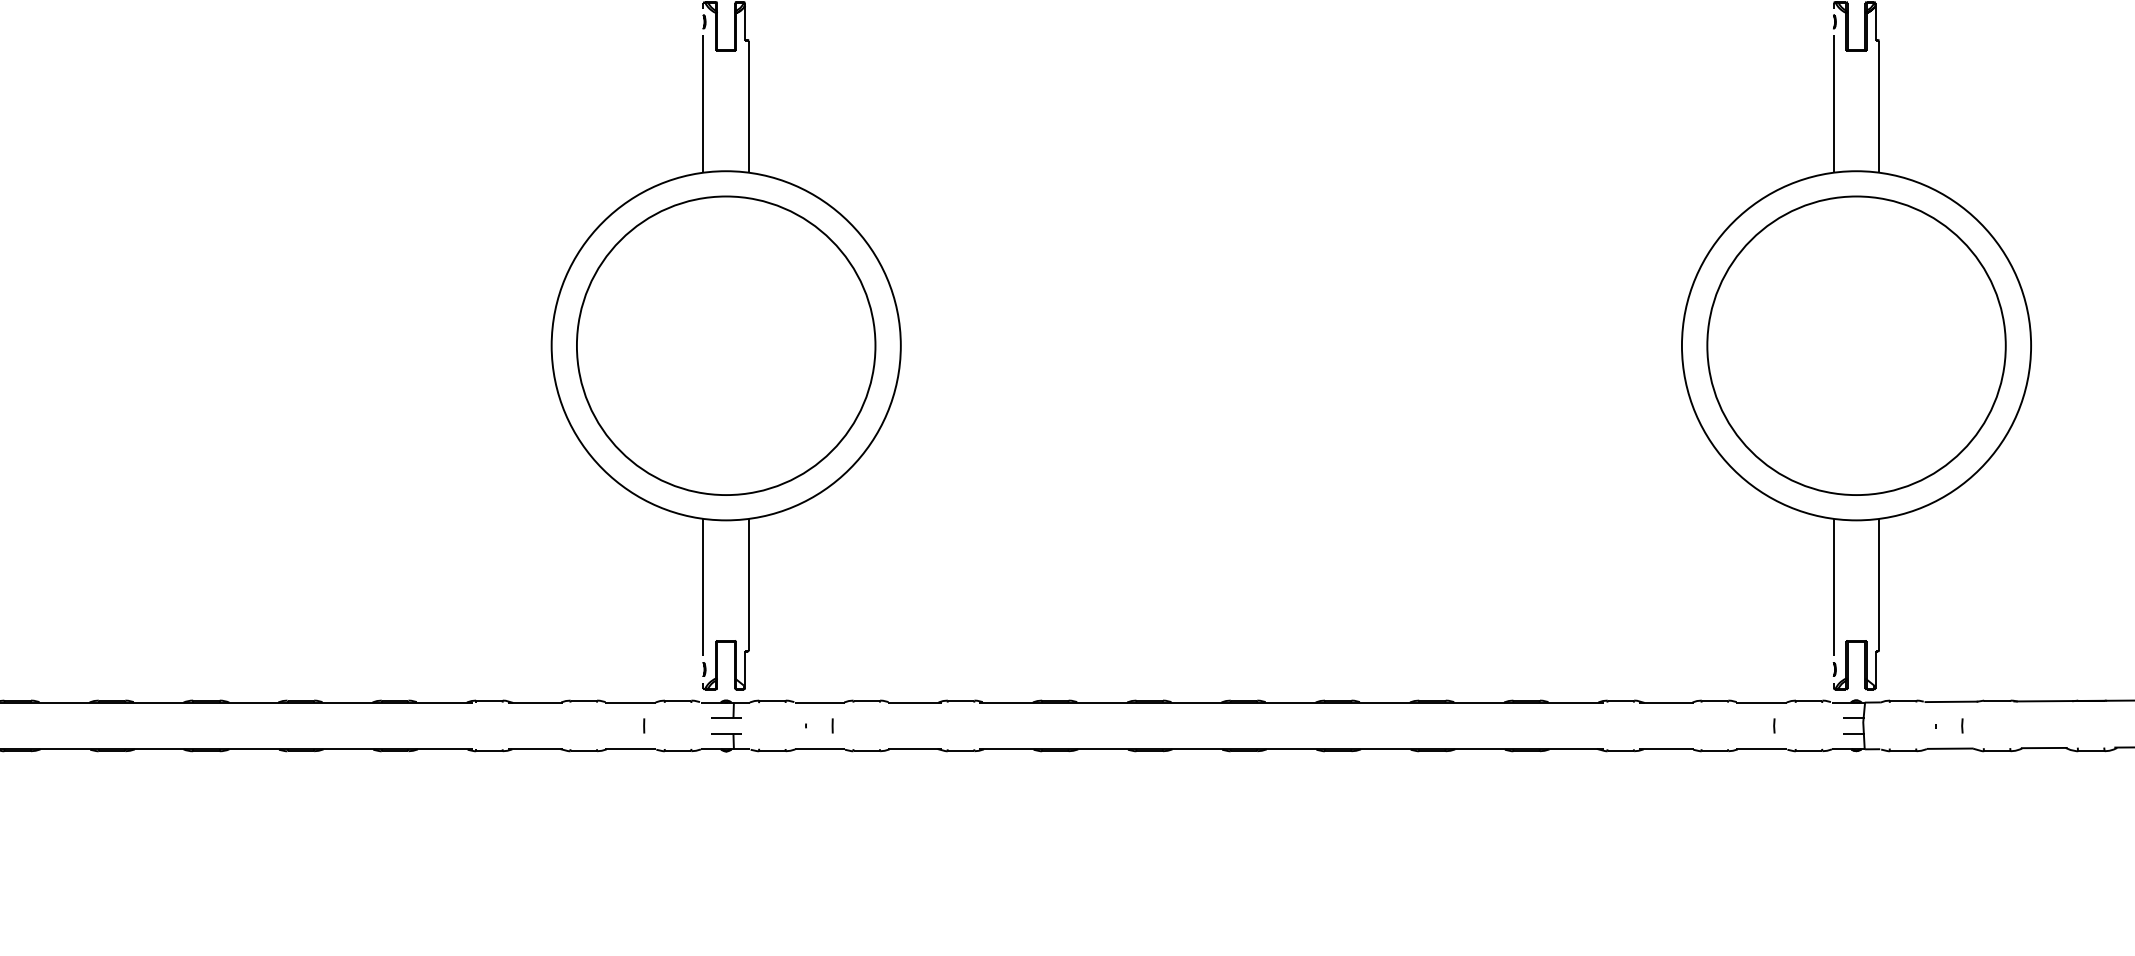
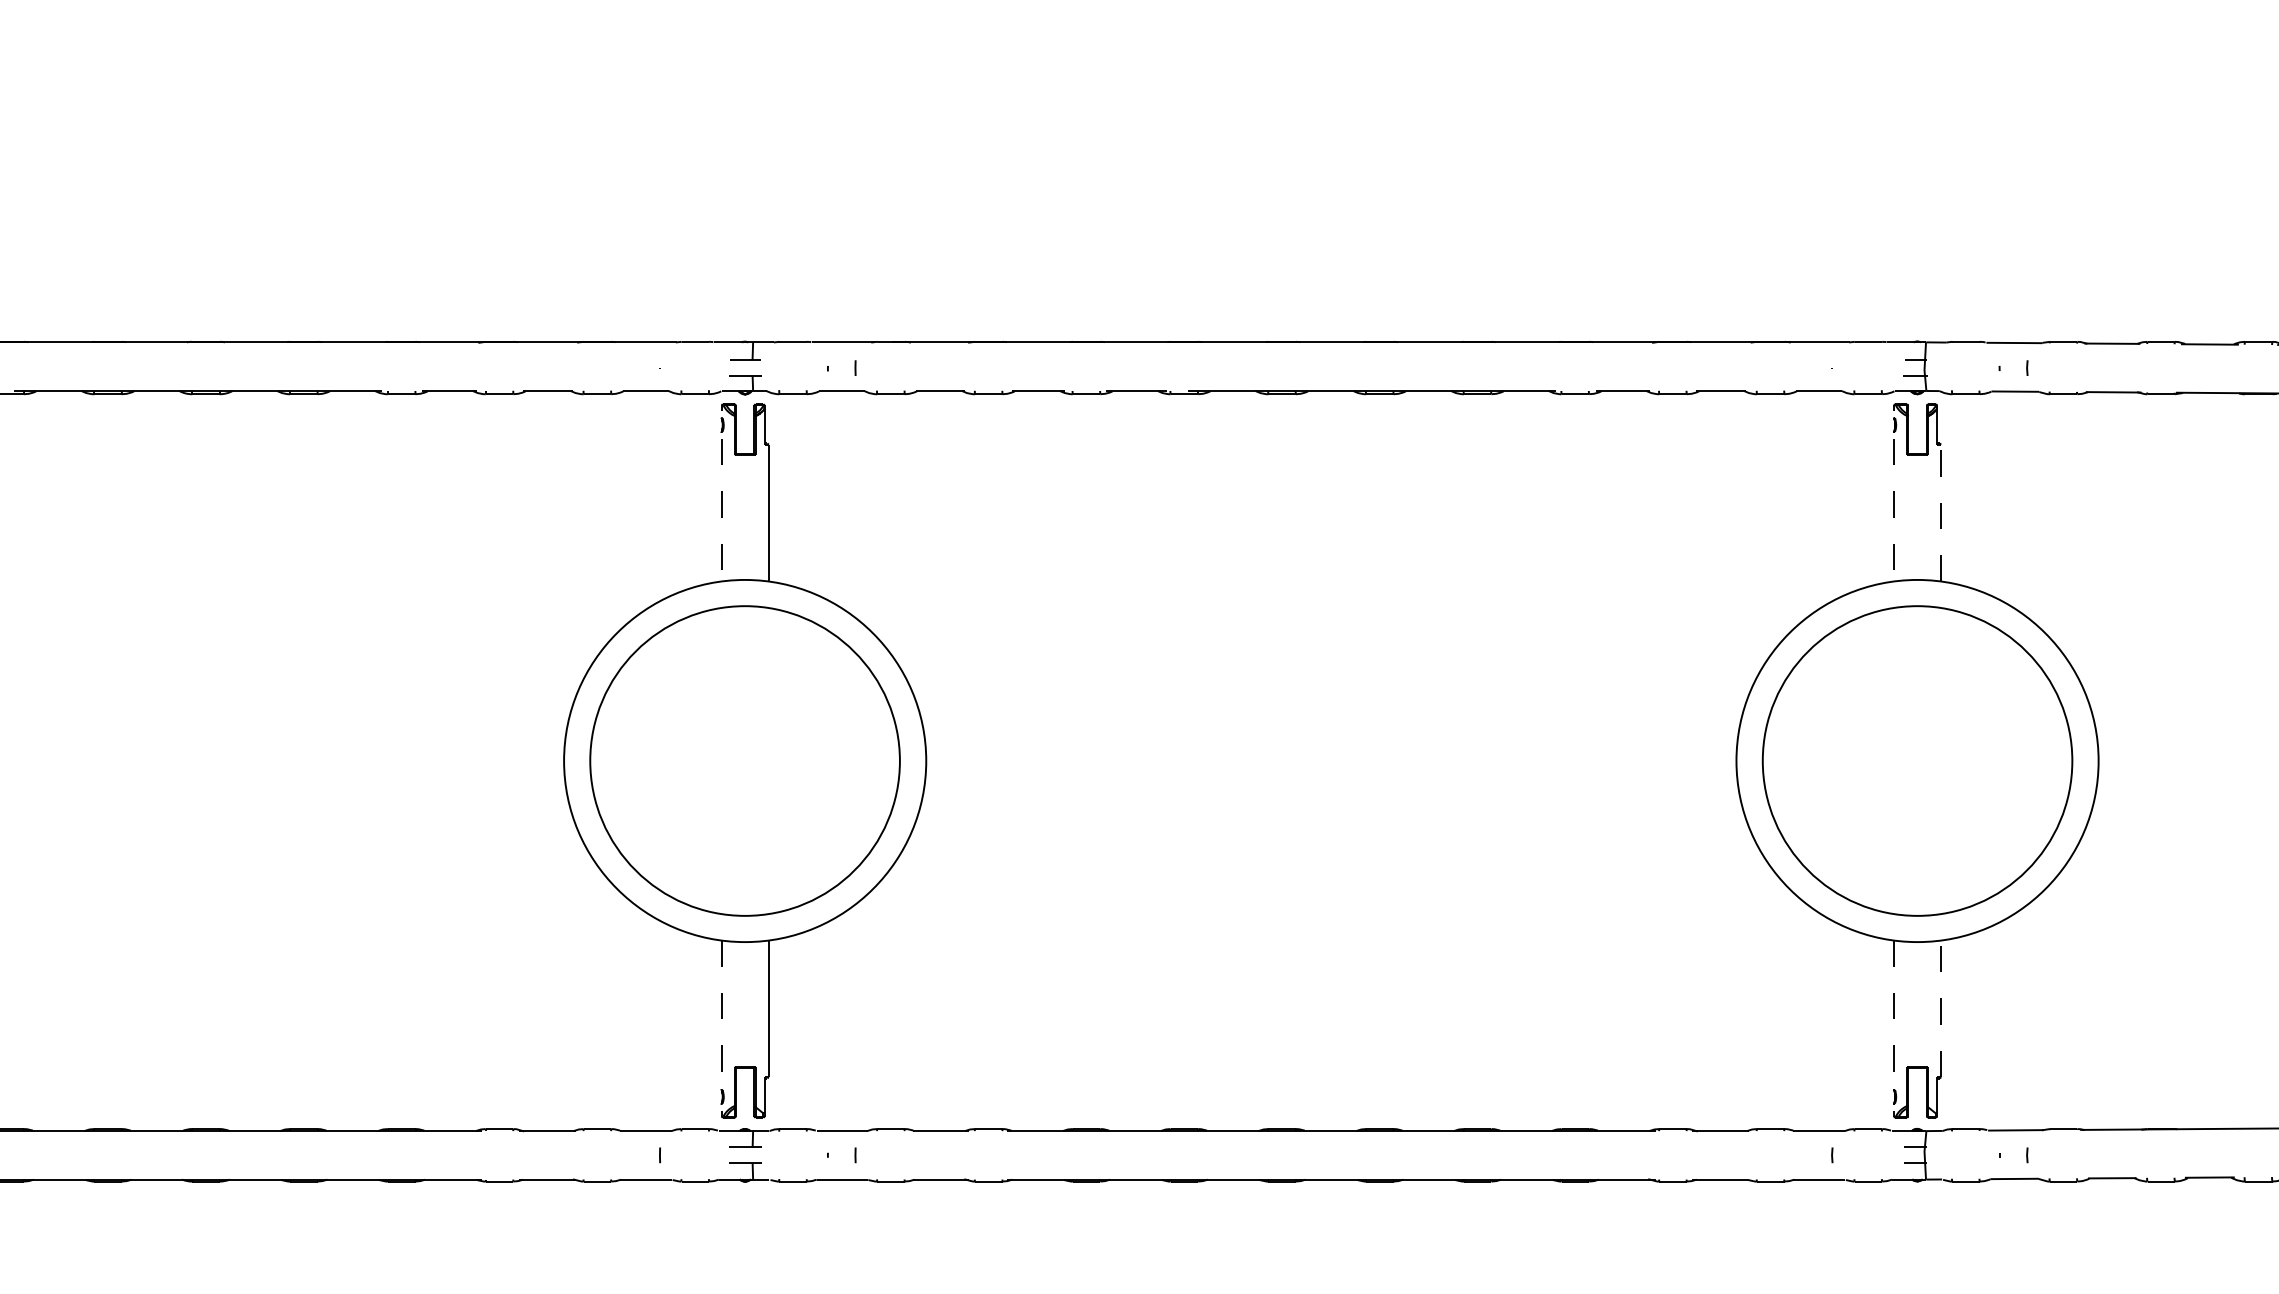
line: (703, 104) -> (721, 510), solid -> dashed
line: (1833, 104) -> (1893, 510), solid -> dashed
line: (1879, 106) -> (1941, 512), solid -> dashed
line: (1879, 584) -> (1941, 1008), solid -> dashed
line: (703, 588) -> (721, 1012), solid -> dashed
line: (1833, 588) -> (1893, 1012), solid -> dashed

